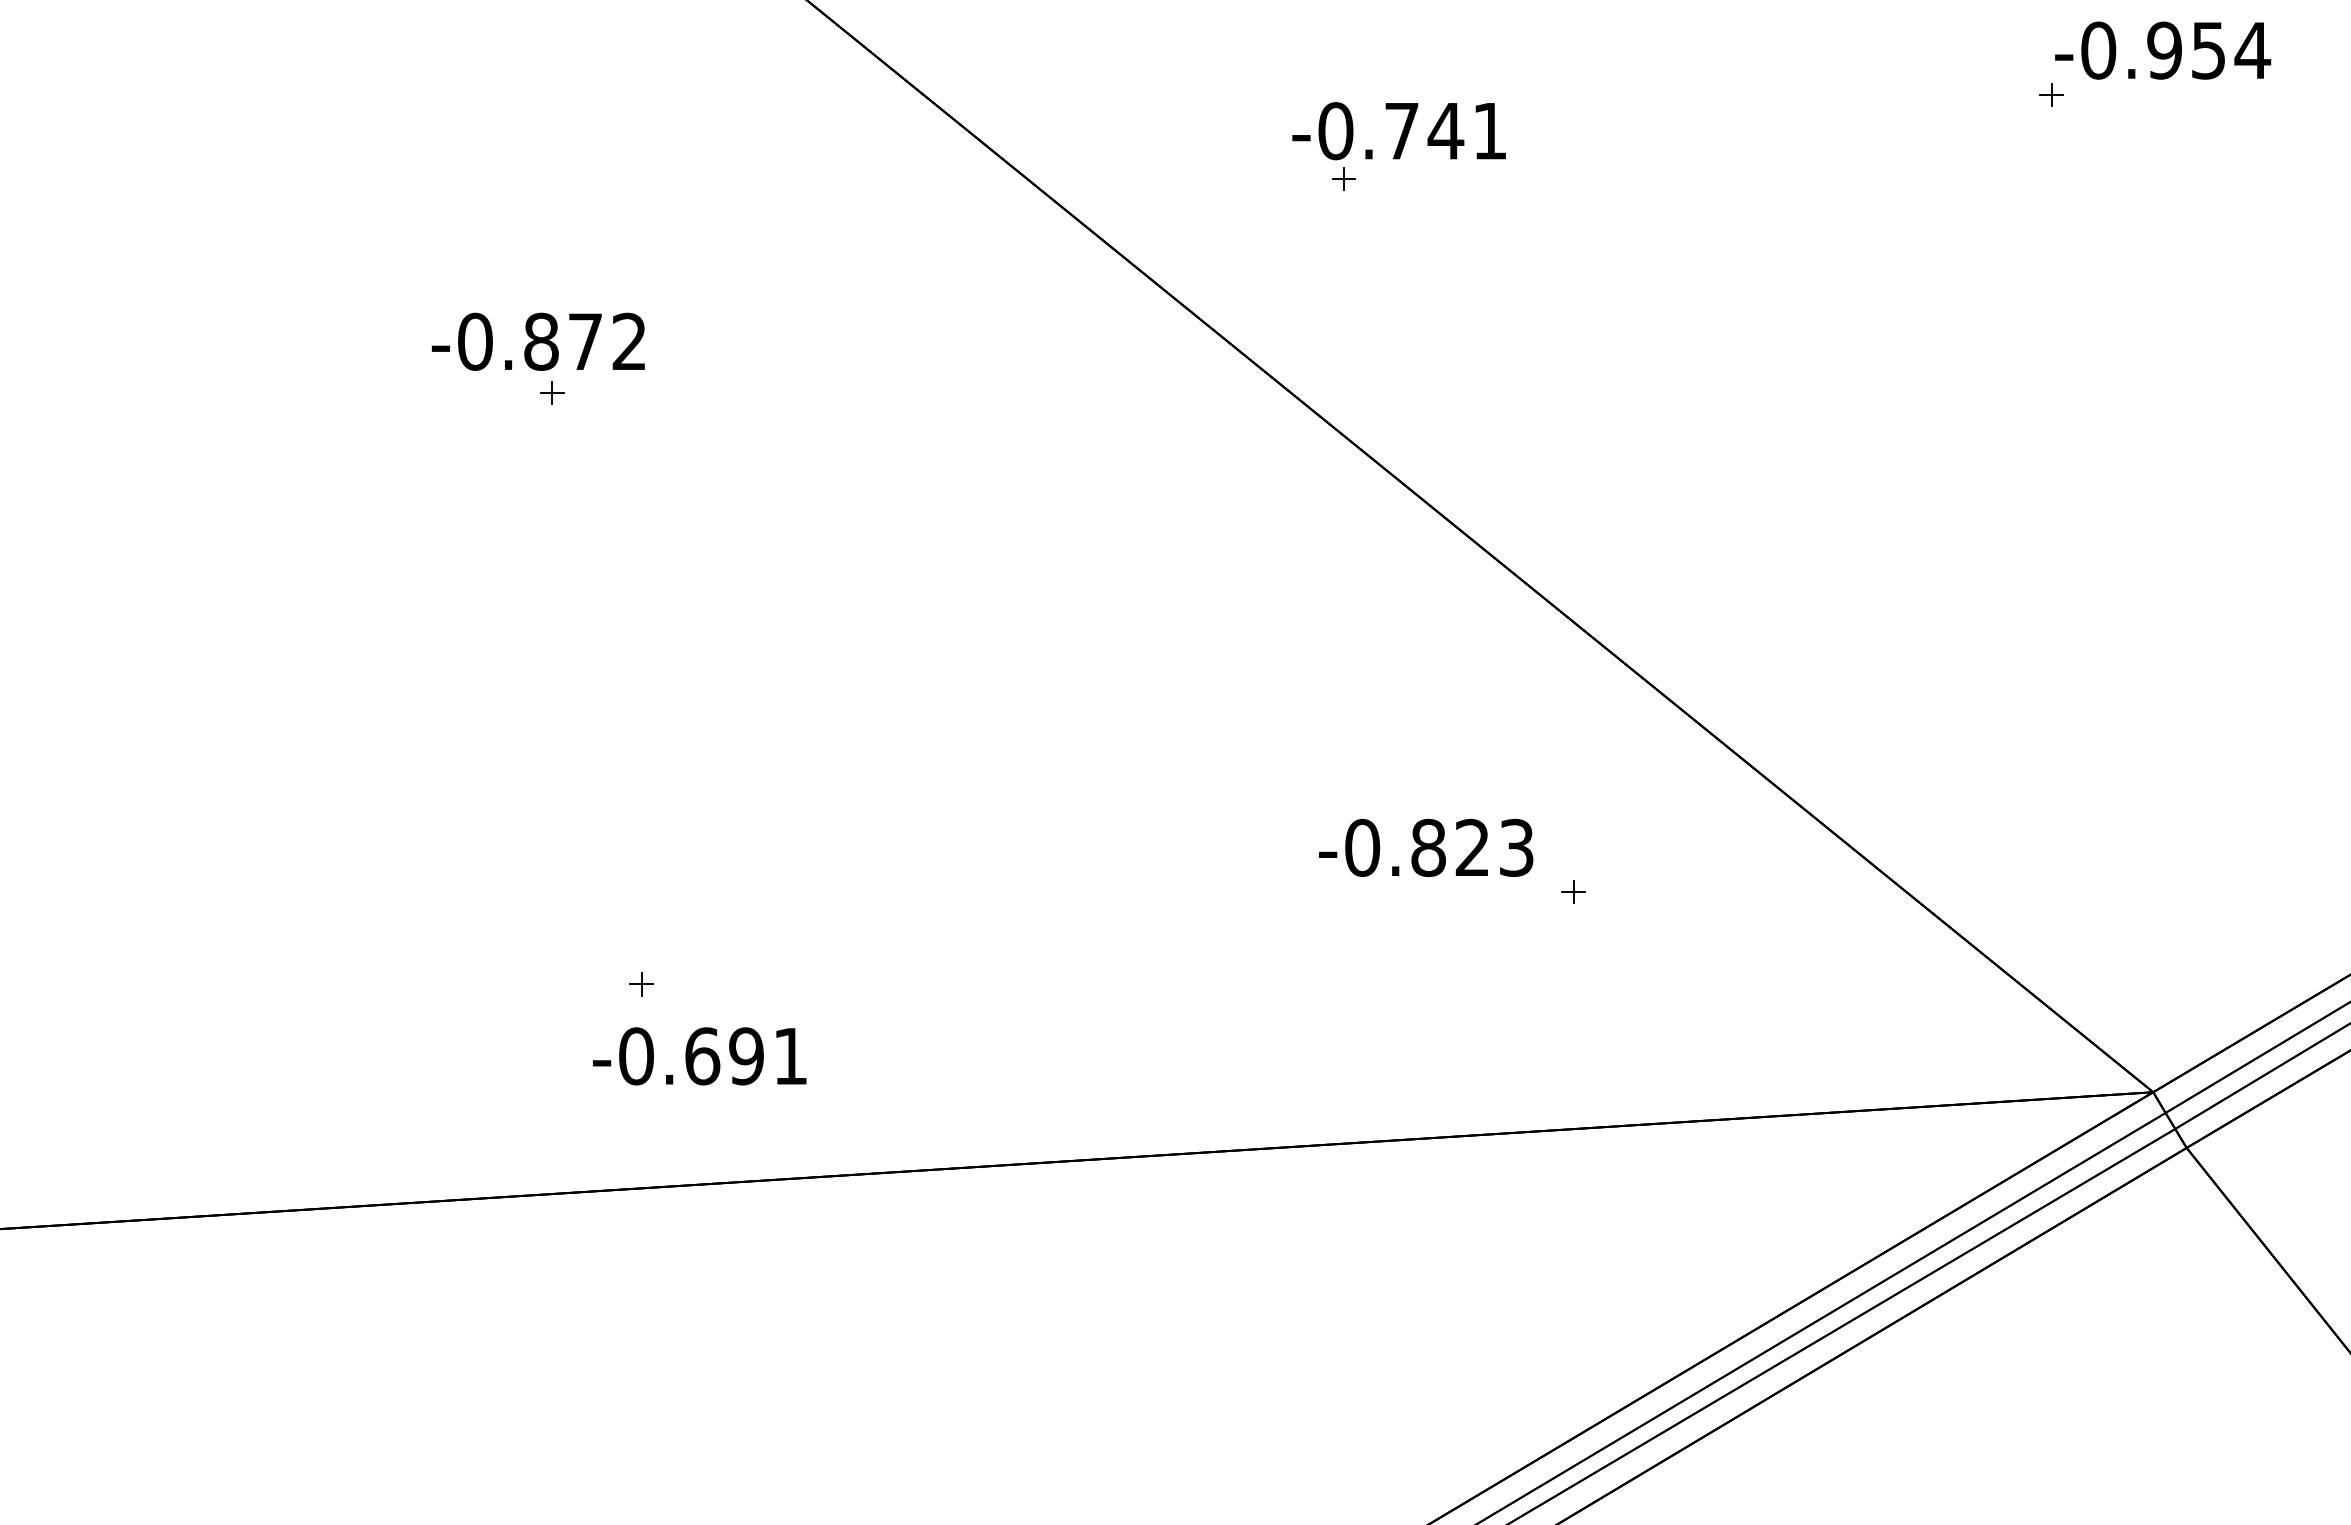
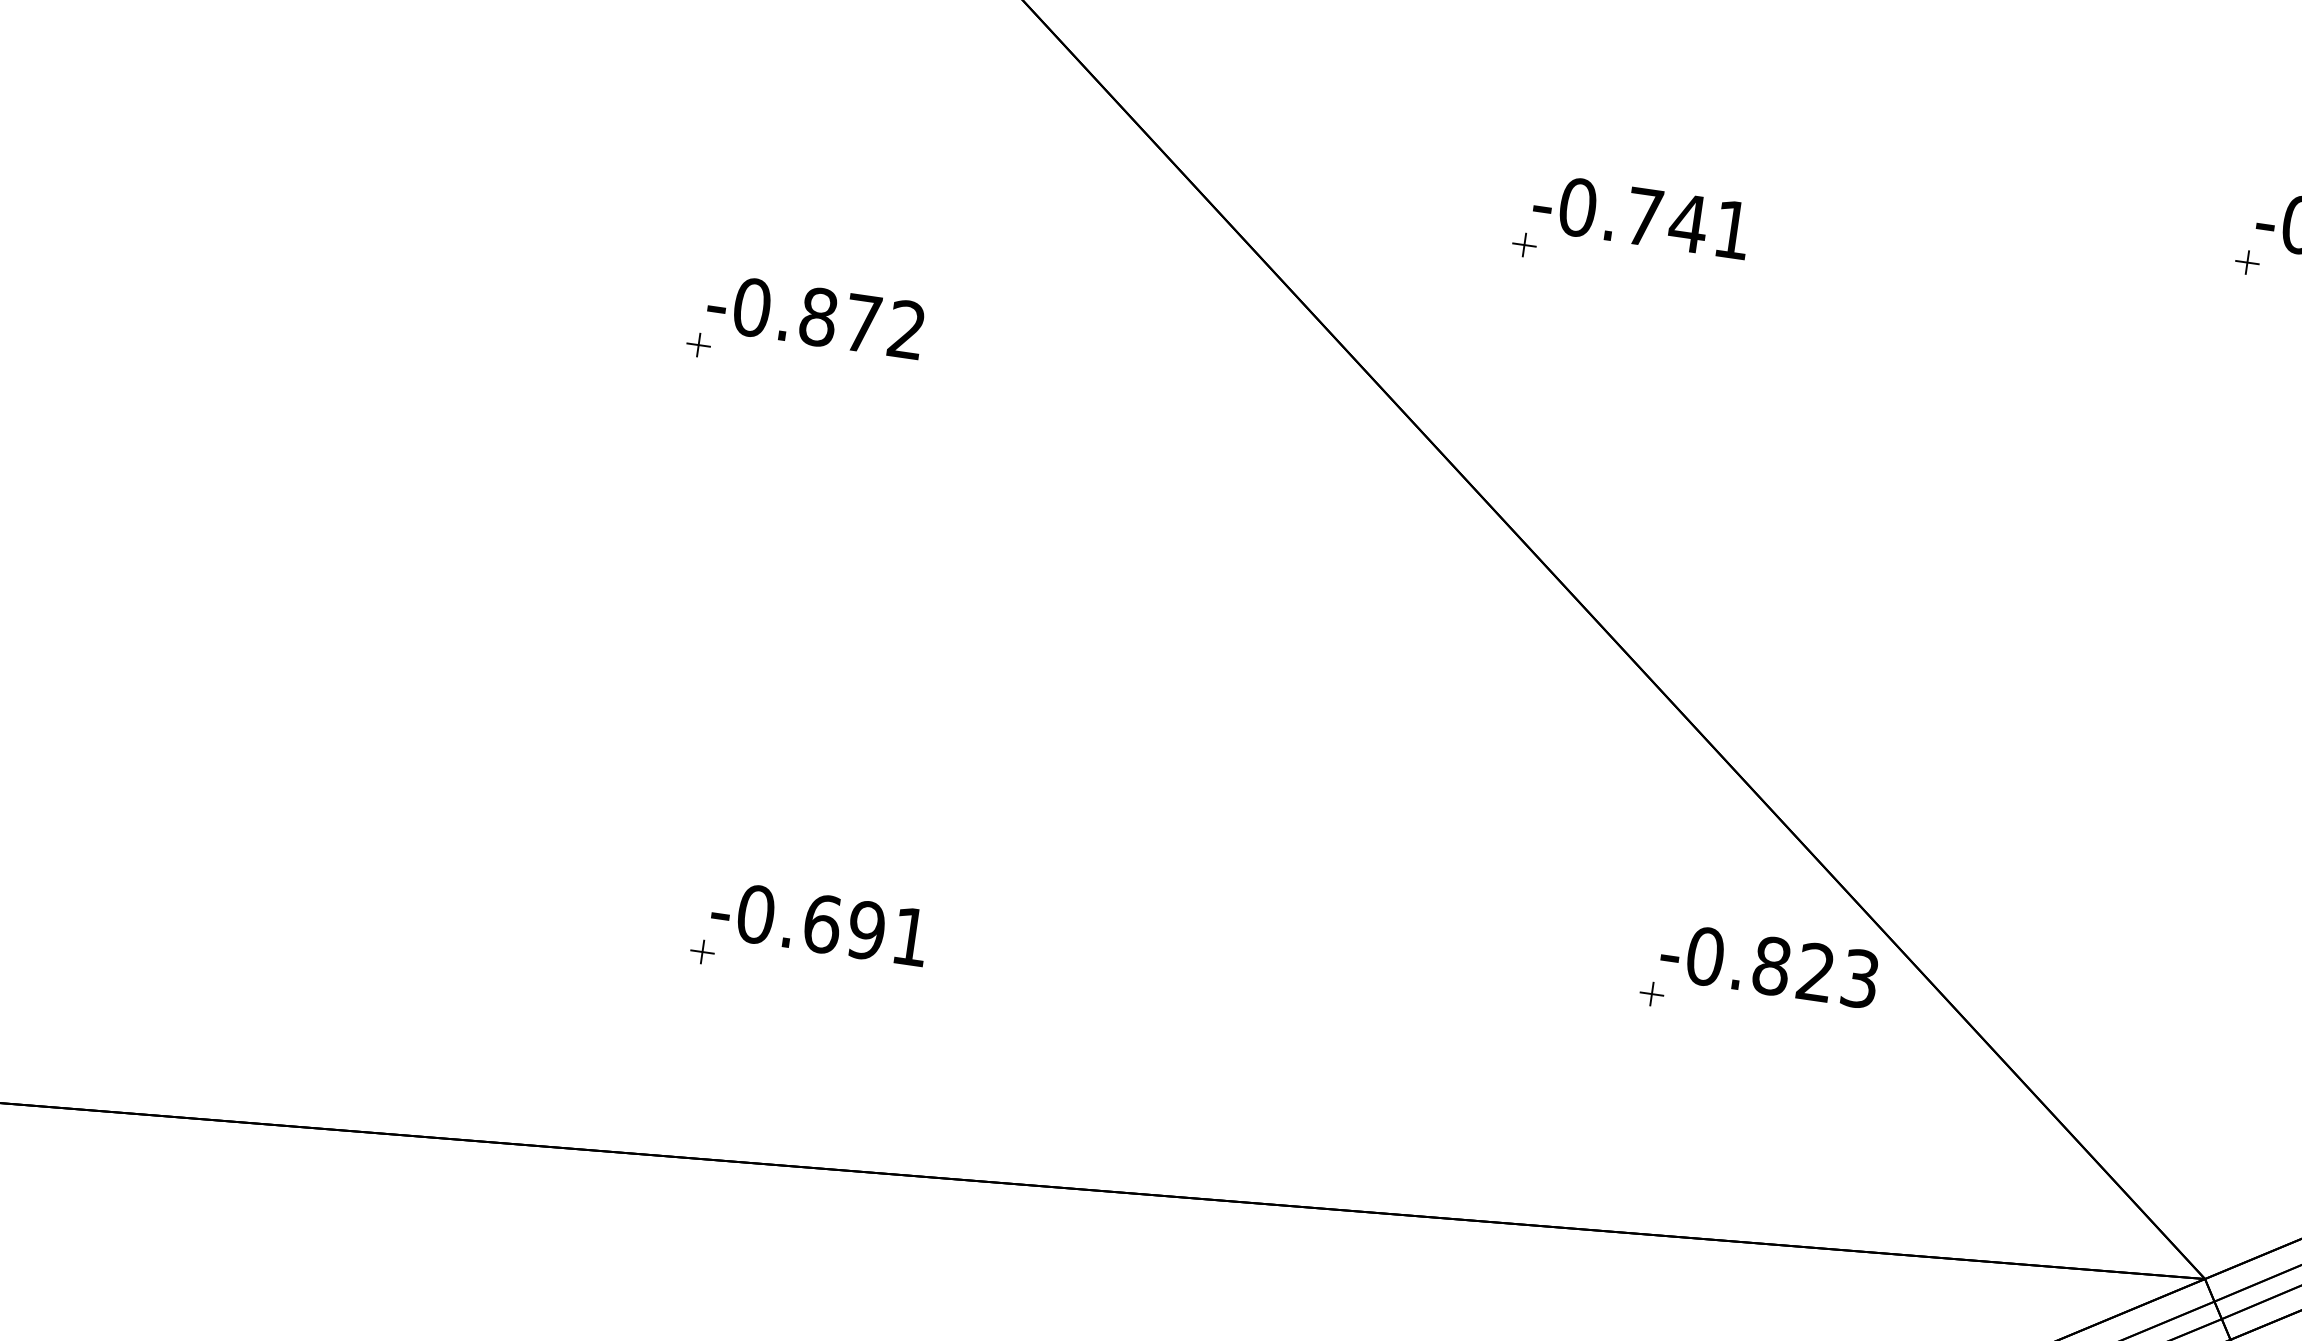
text: (1398, 131) -> (1640, 216), moved
text: (537, 341) -> (814, 316), moved
text: (1426, 847) -> (1769, 965), moved
text: (699, 1056) -> (819, 923), moved

